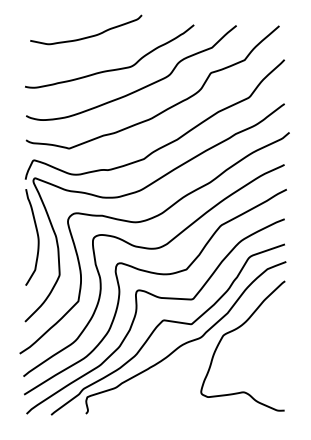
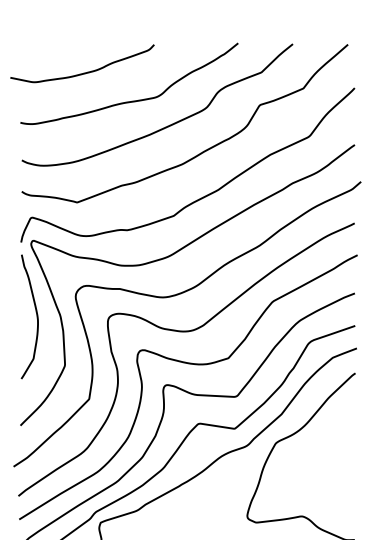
curve: (86, 36) -> (82, 72), moved

